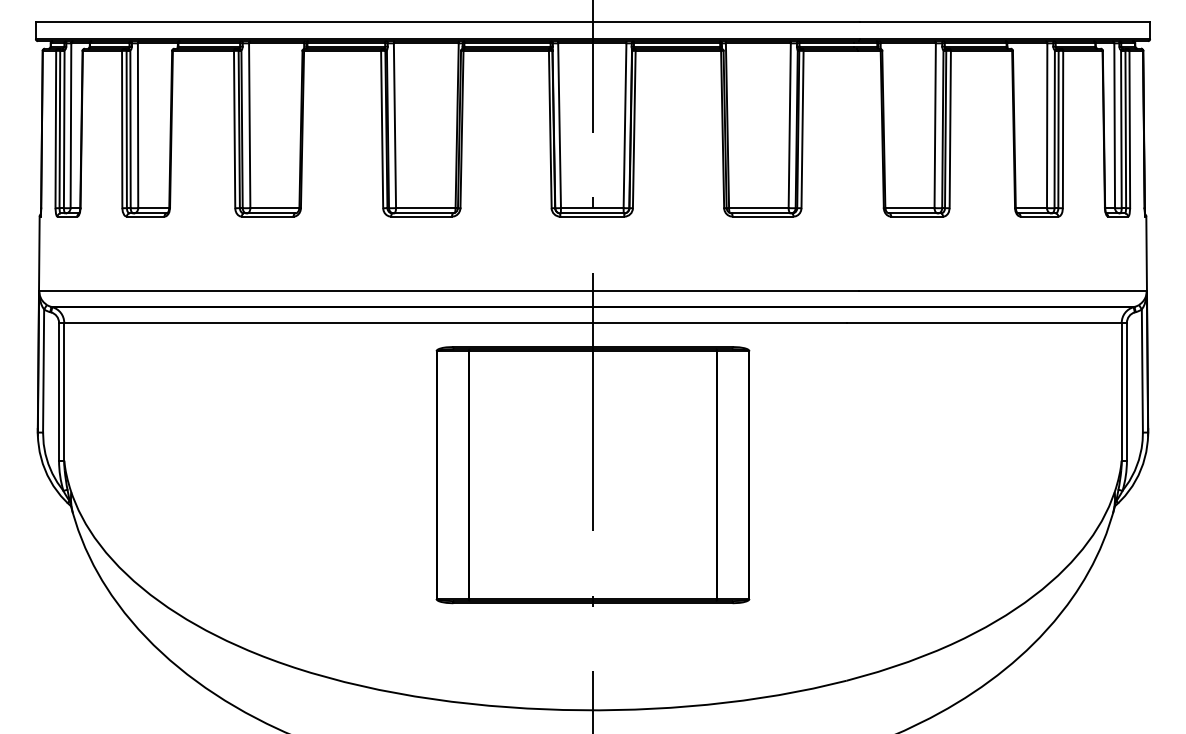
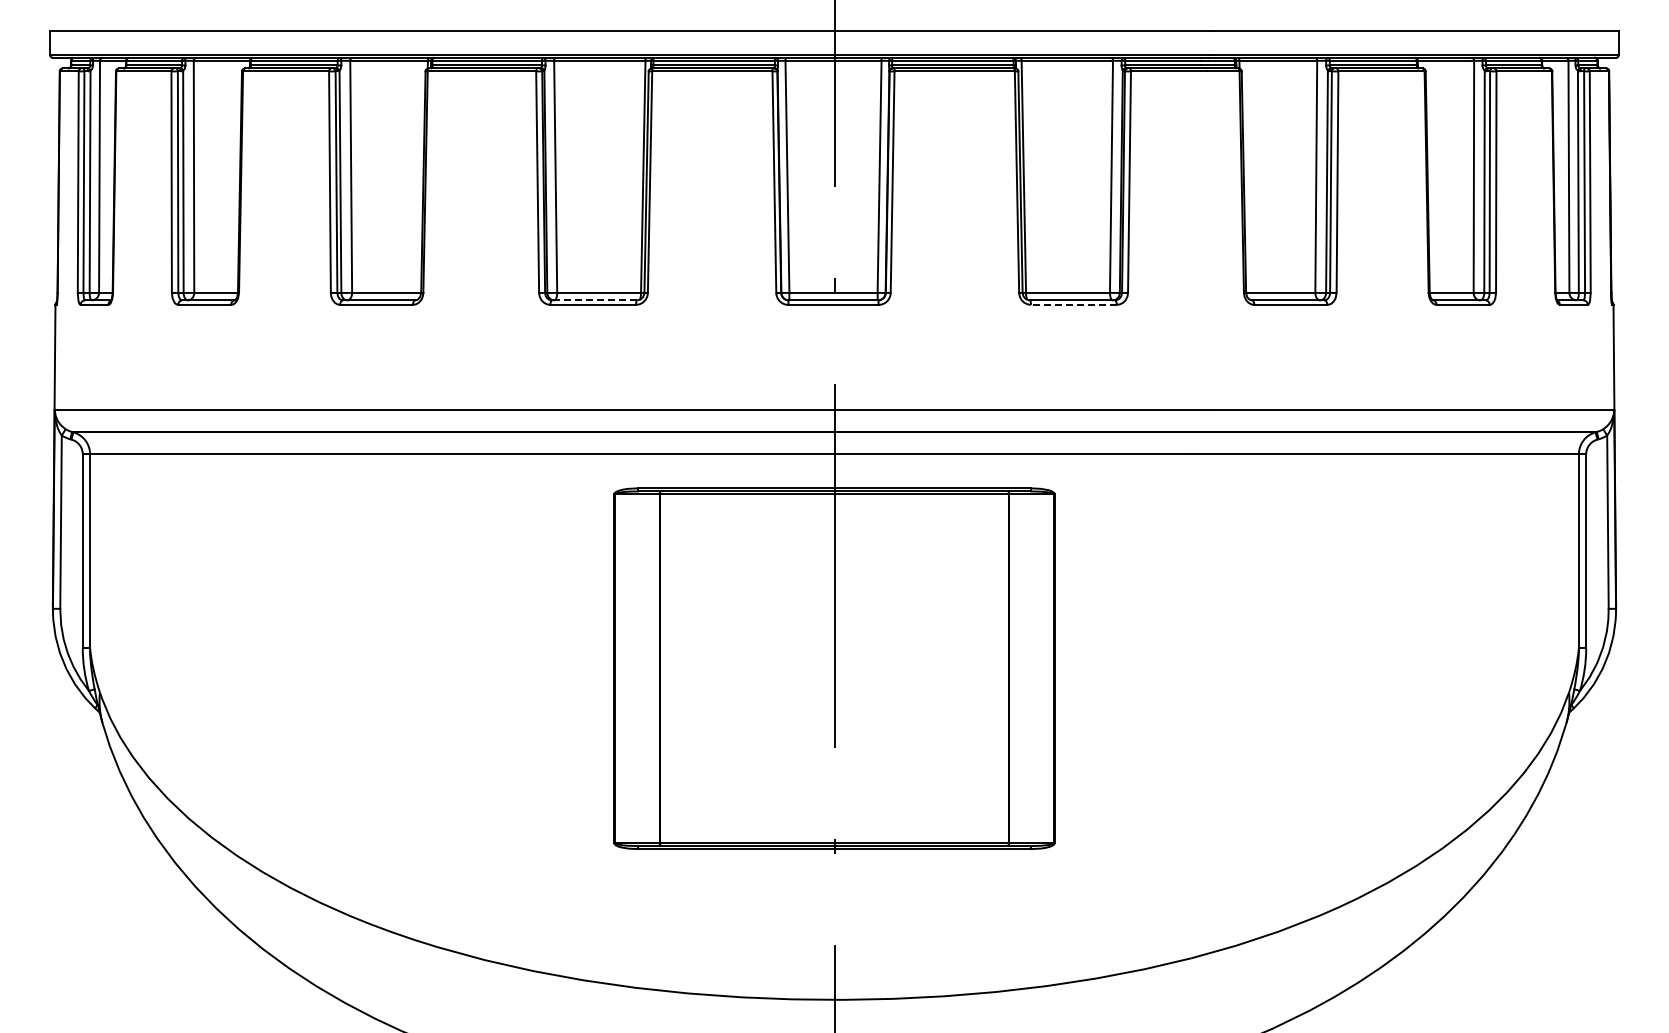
line: (422, 213) -> (594, 300), solid -> dashed
line: (762, 216) -> (1073, 304), solid -> dashed

